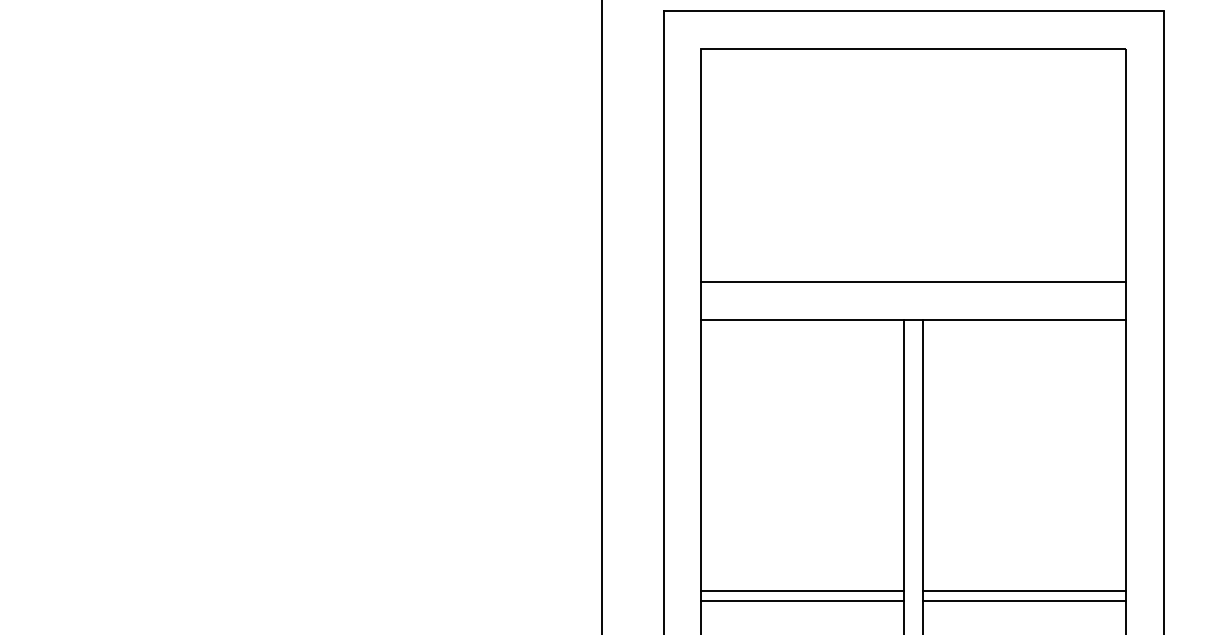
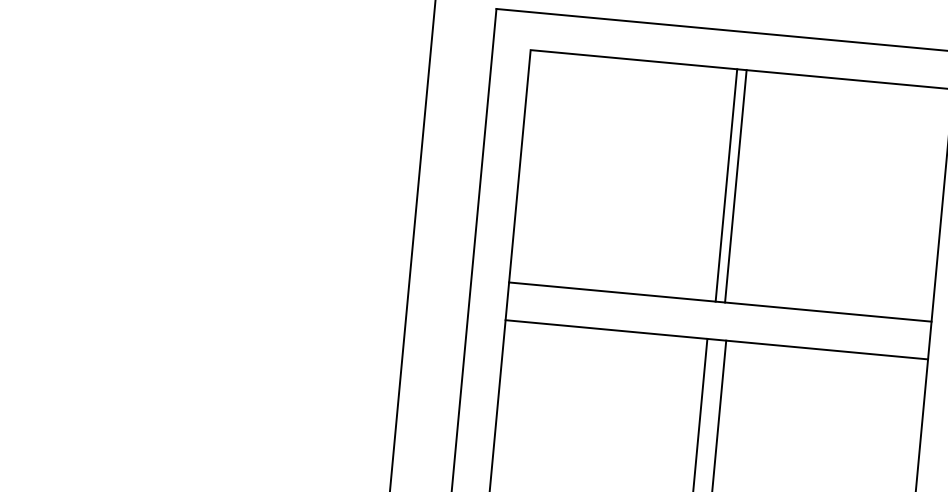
line: (908, 165) -> (726, 185), added
line: (918, 165) -> (736, 186), added

